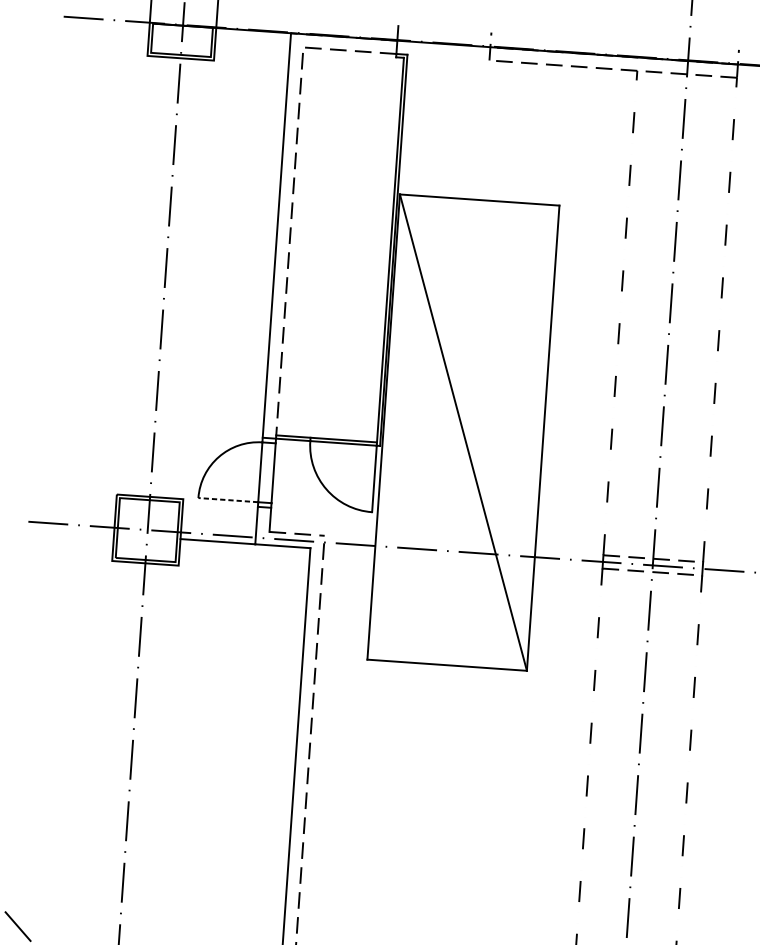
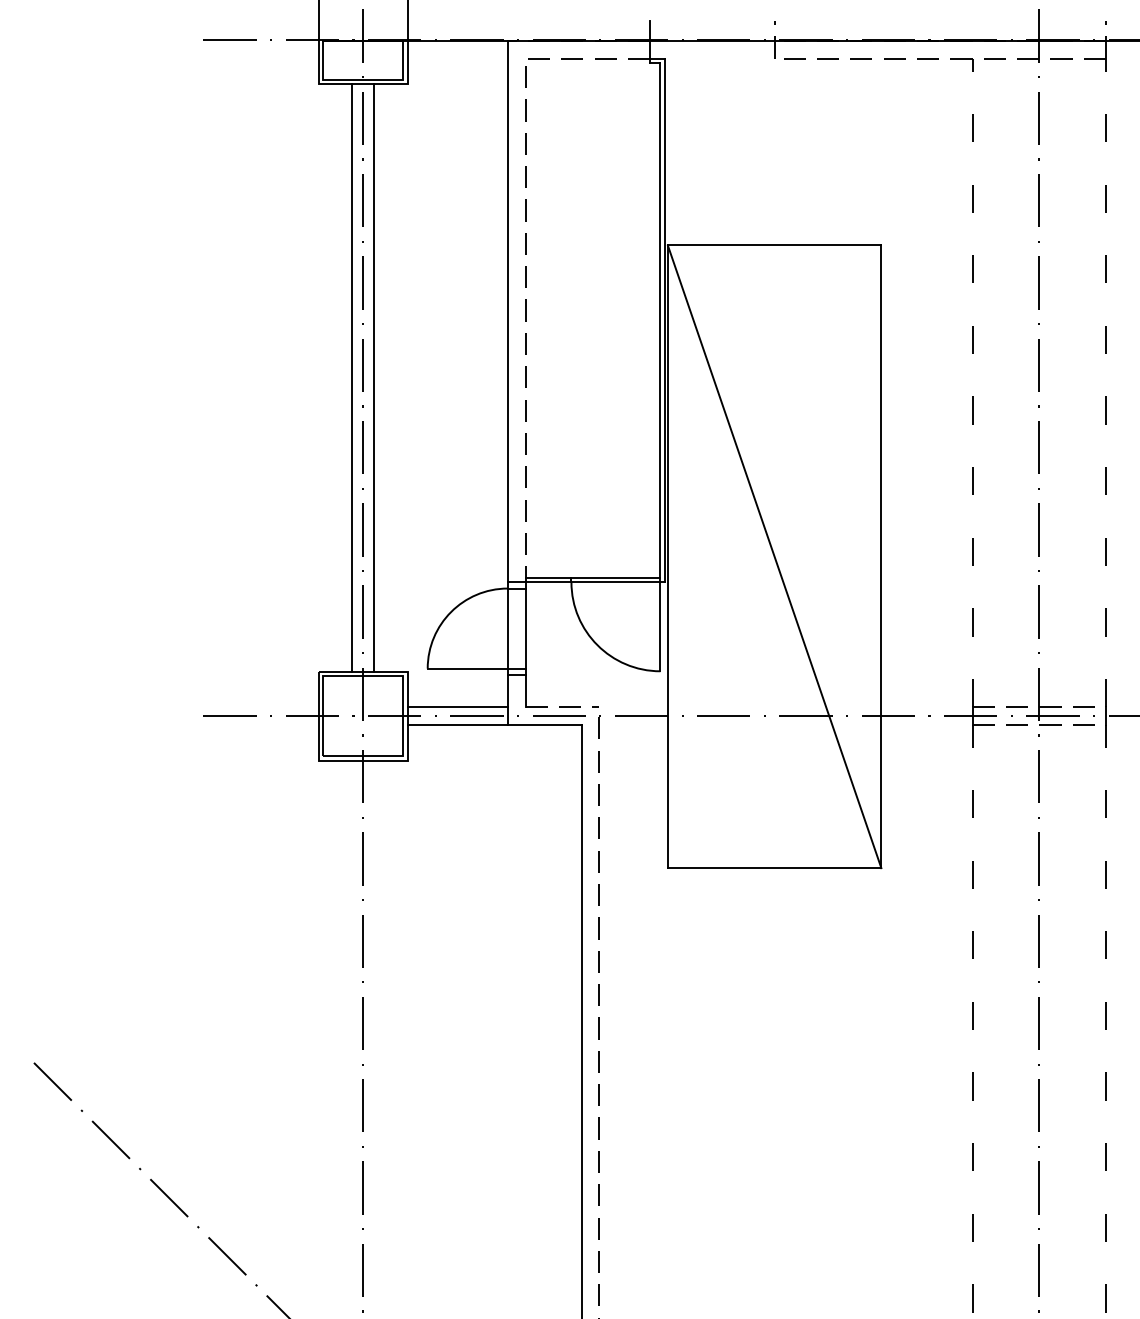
line: (157, 276) -> (352, 377), added
line: (173, 277) -> (374, 377), added
line: (228, 500) -> (467, 668), dashed -> solid
line: (218, 528) -> (457, 707), added

